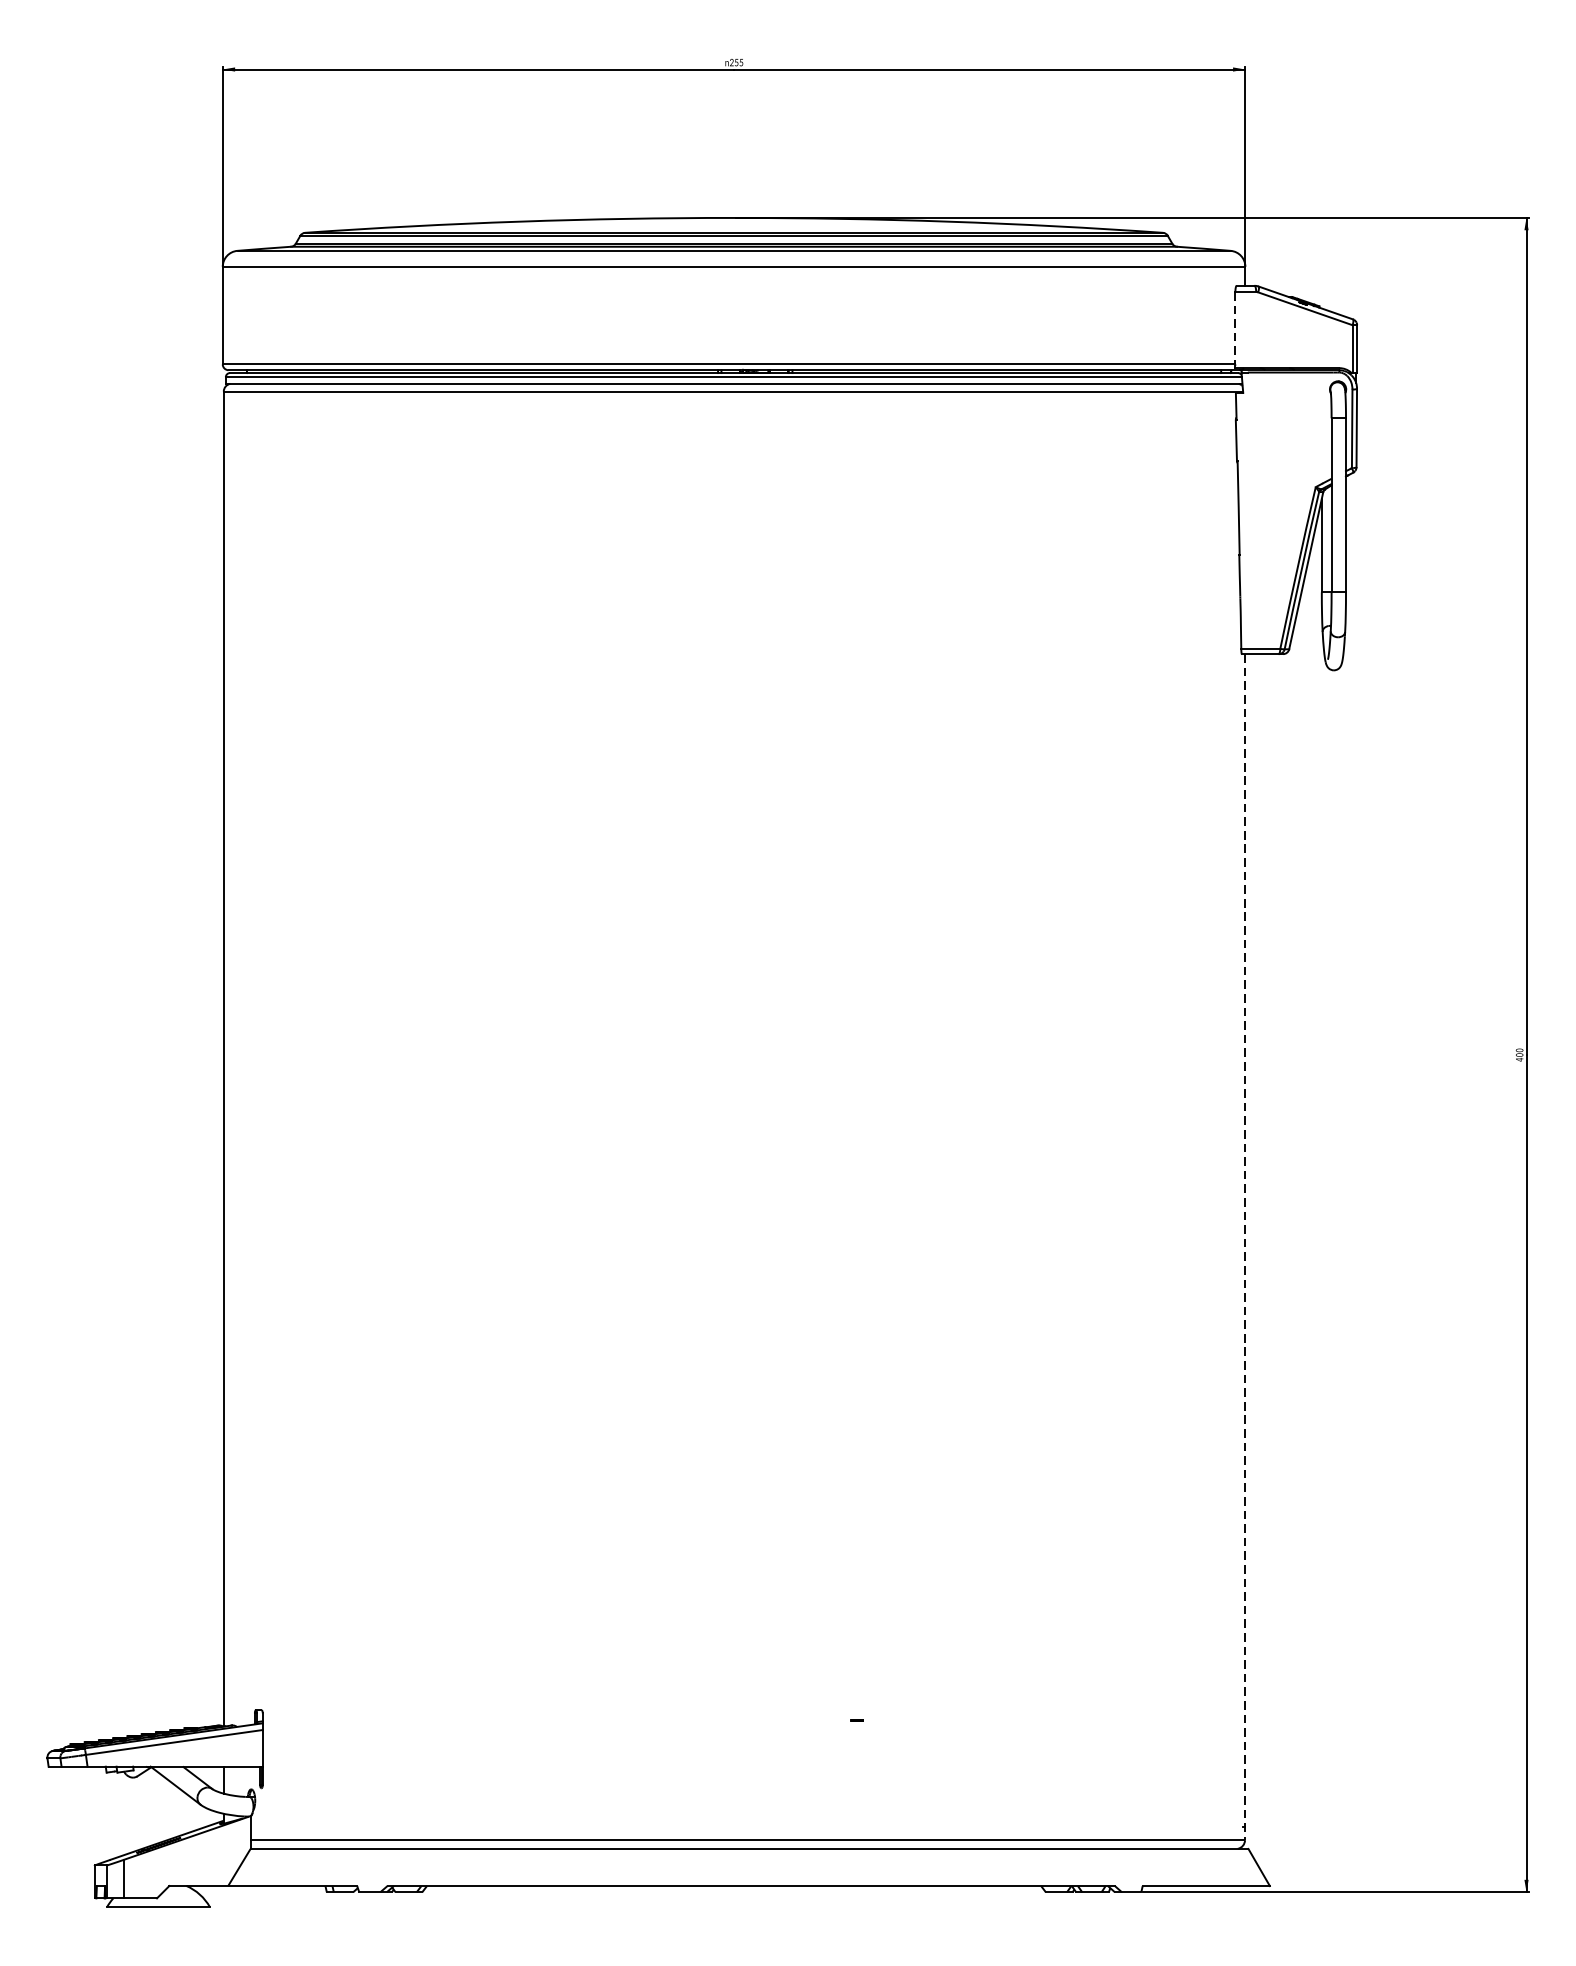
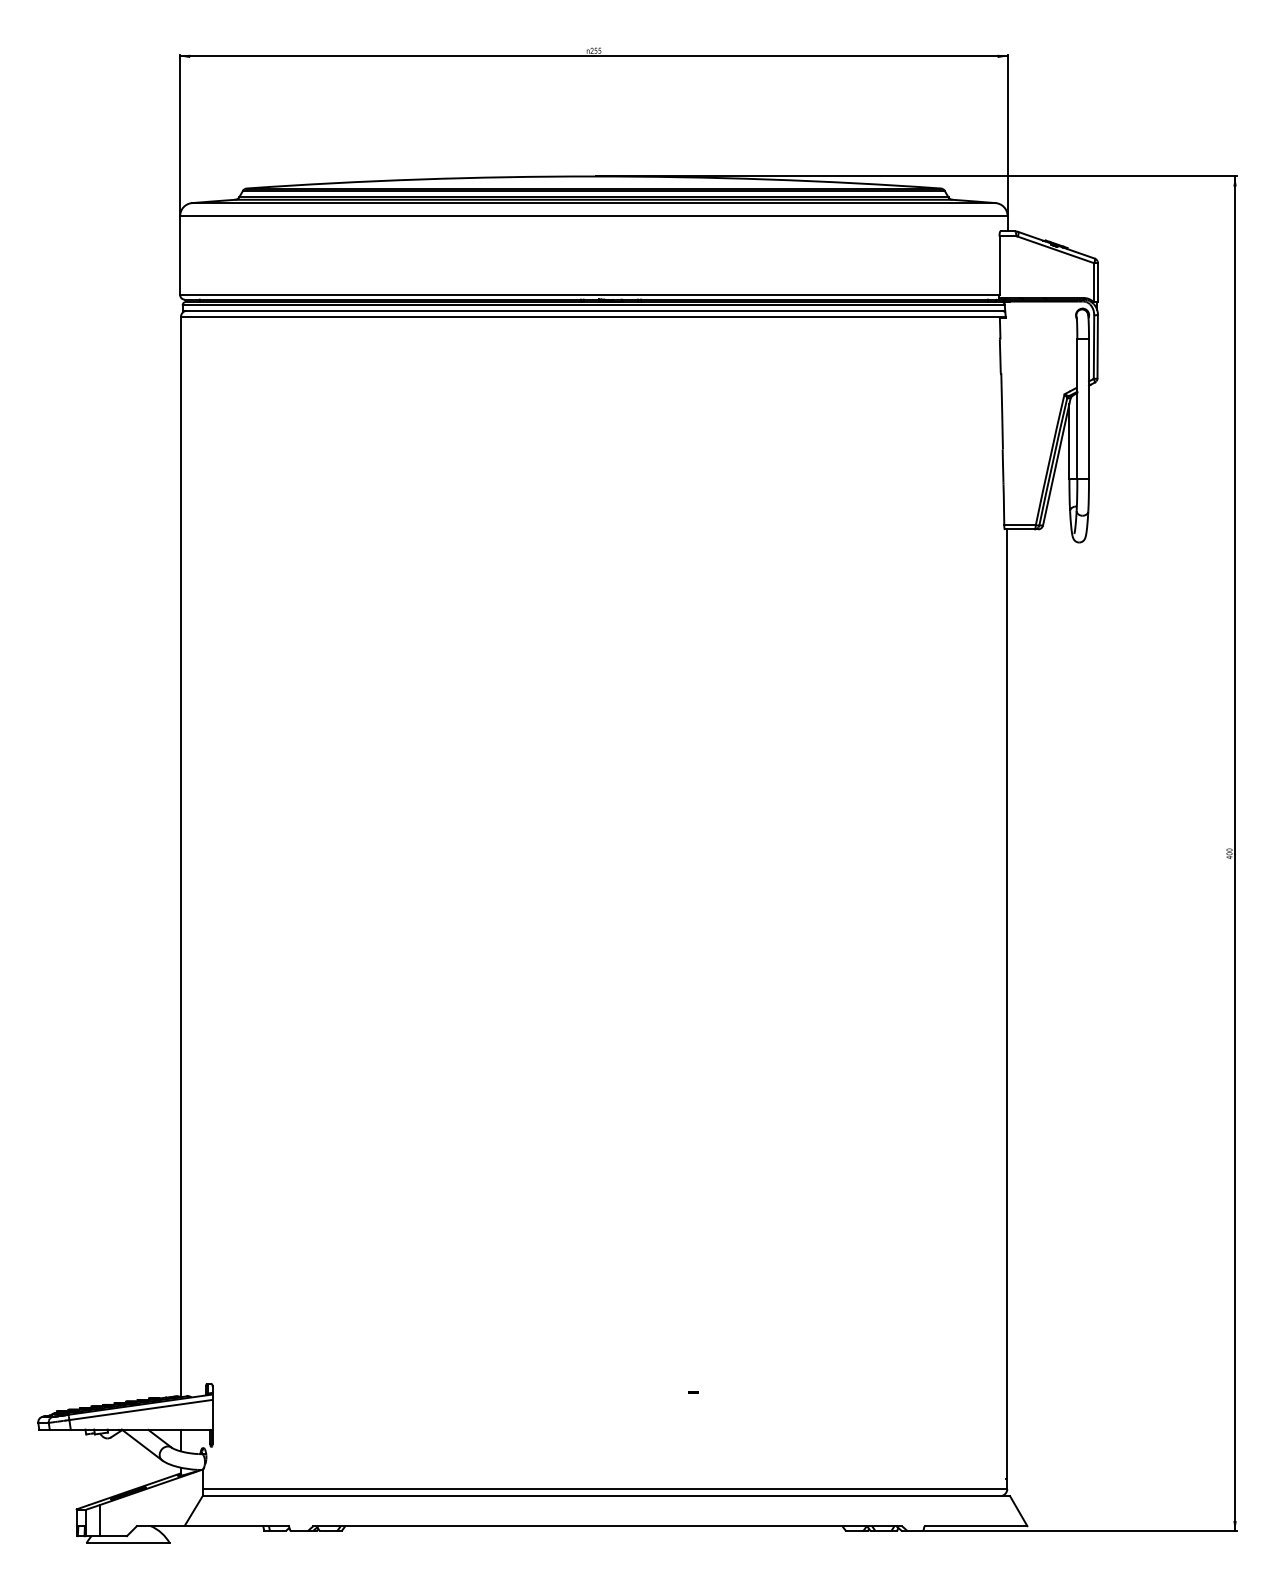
line: (1235, 329) -> (999, 266), dashed -> solid
line: (1245, 1247) -> (1007, 1009), dashed -> solid

